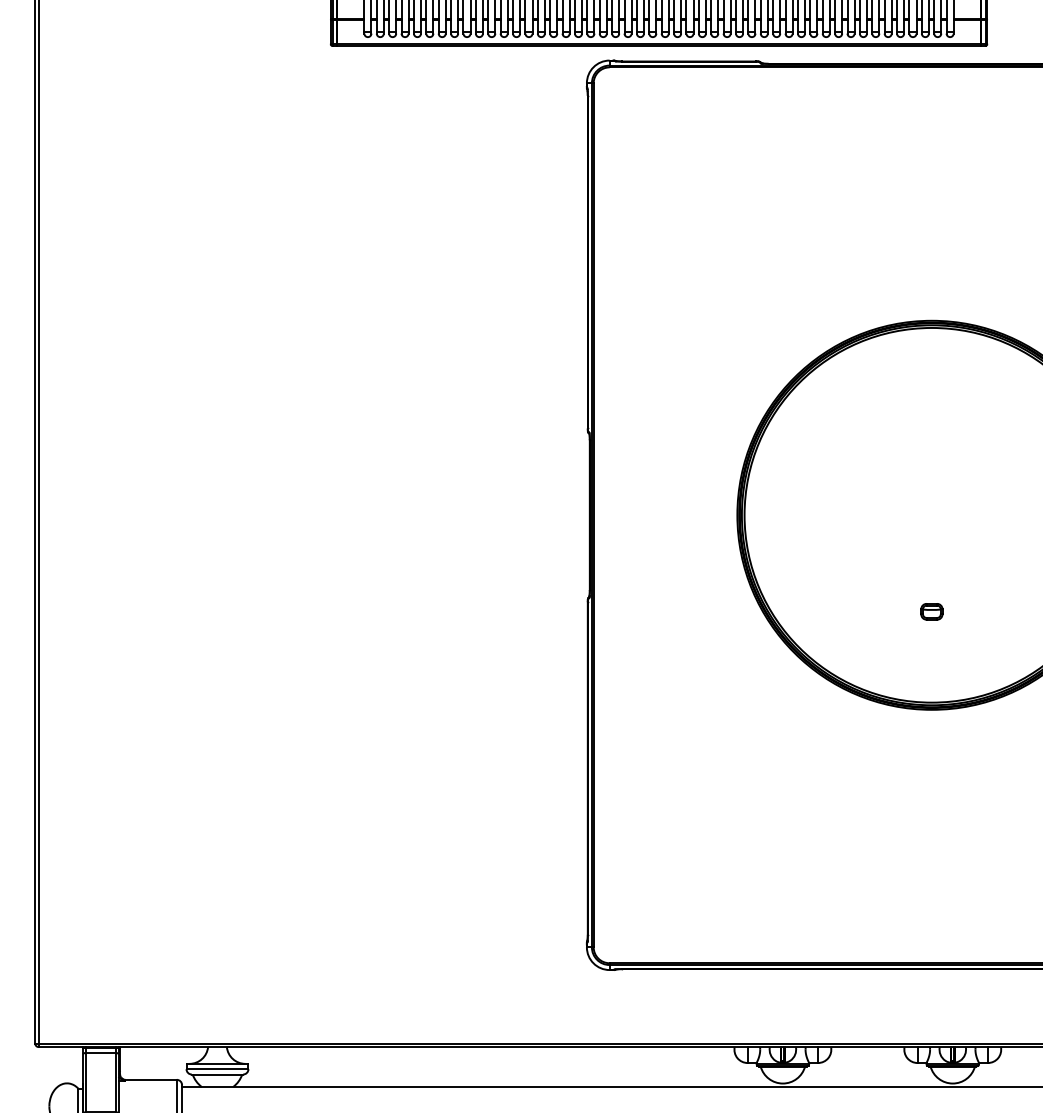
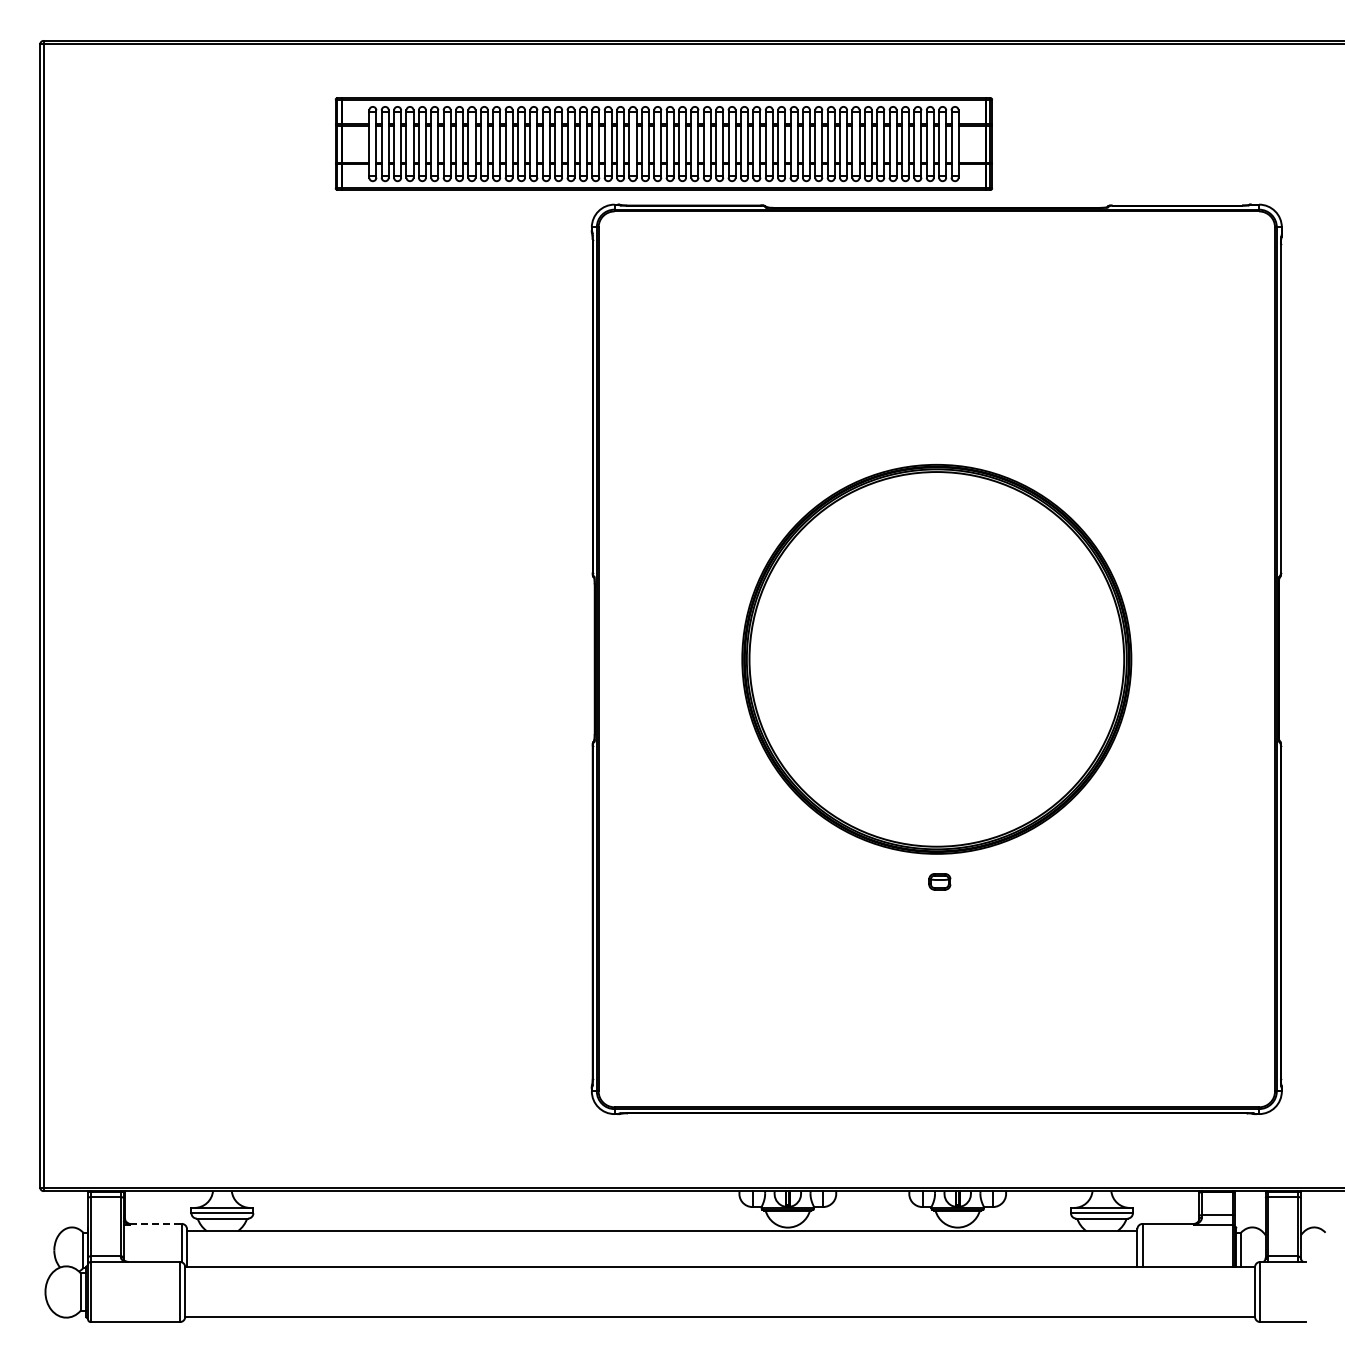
part: (931, 611) -> (939, 881), moved
line: (151, 1079) -> (156, 1223), solid -> dashed

